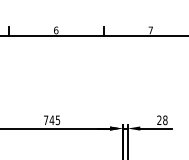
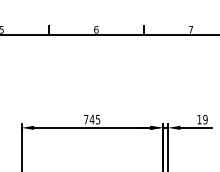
text: (162, 120) -> (202, 119), 28 -> 19

